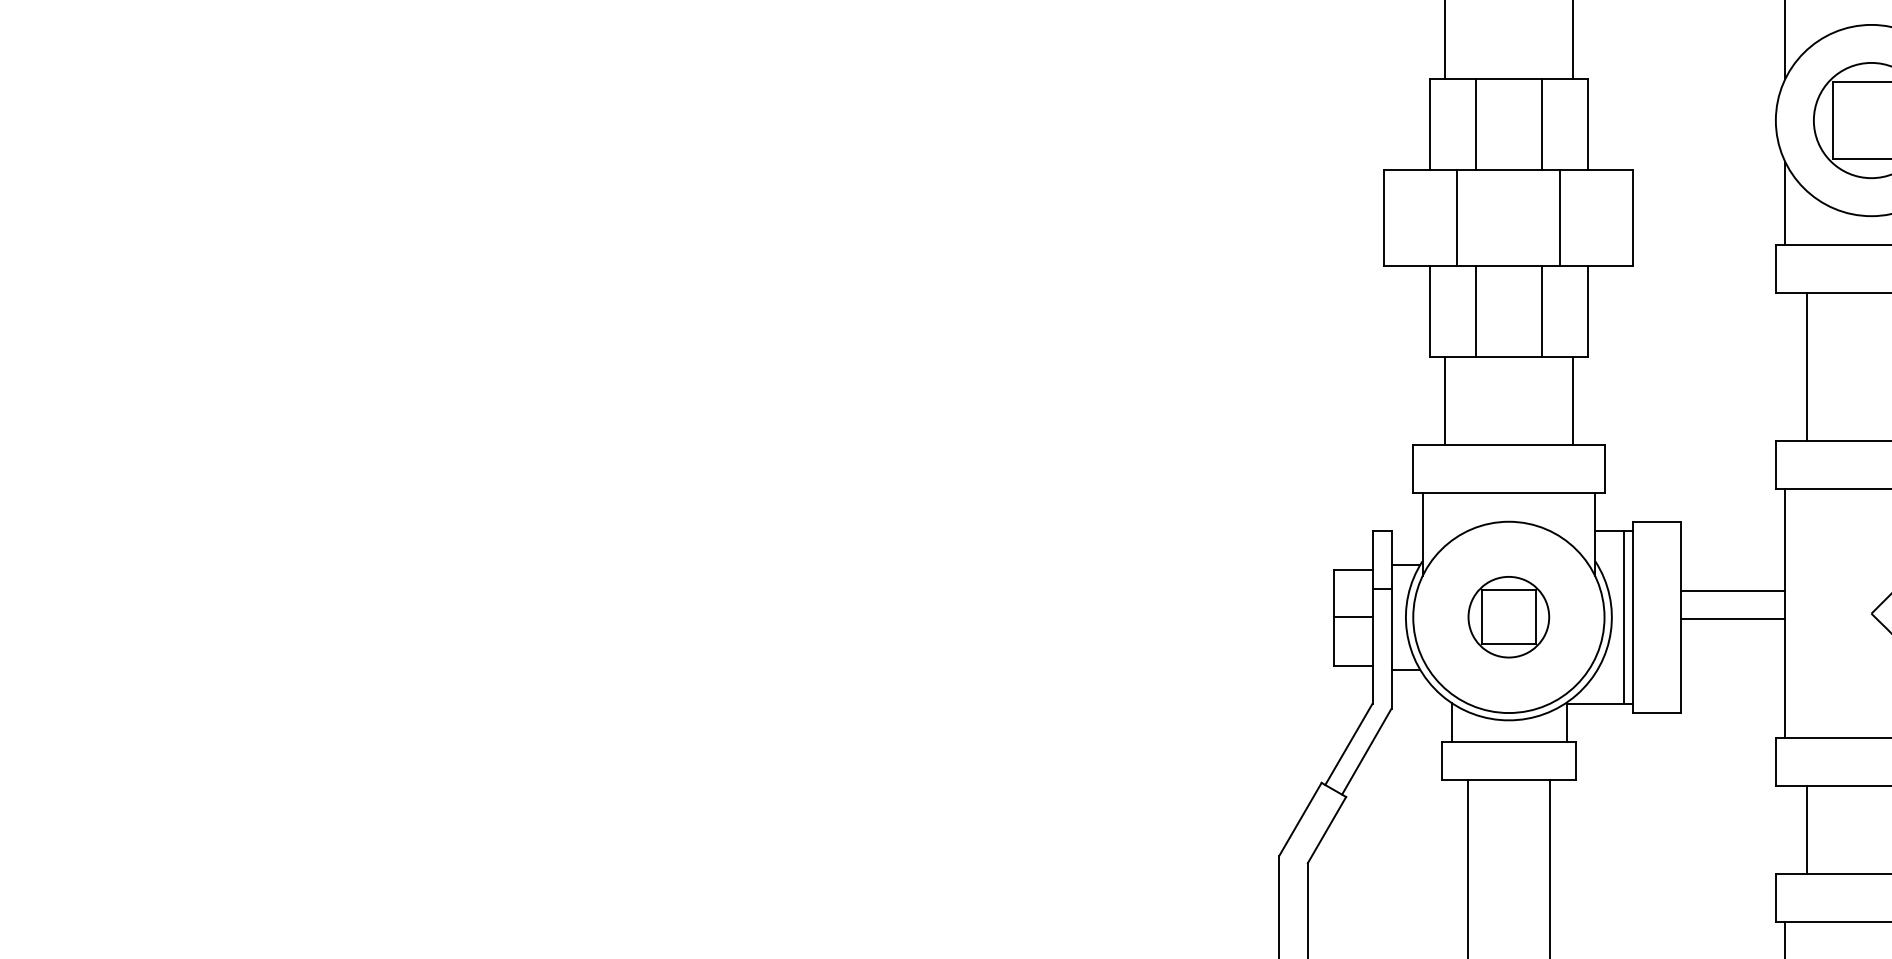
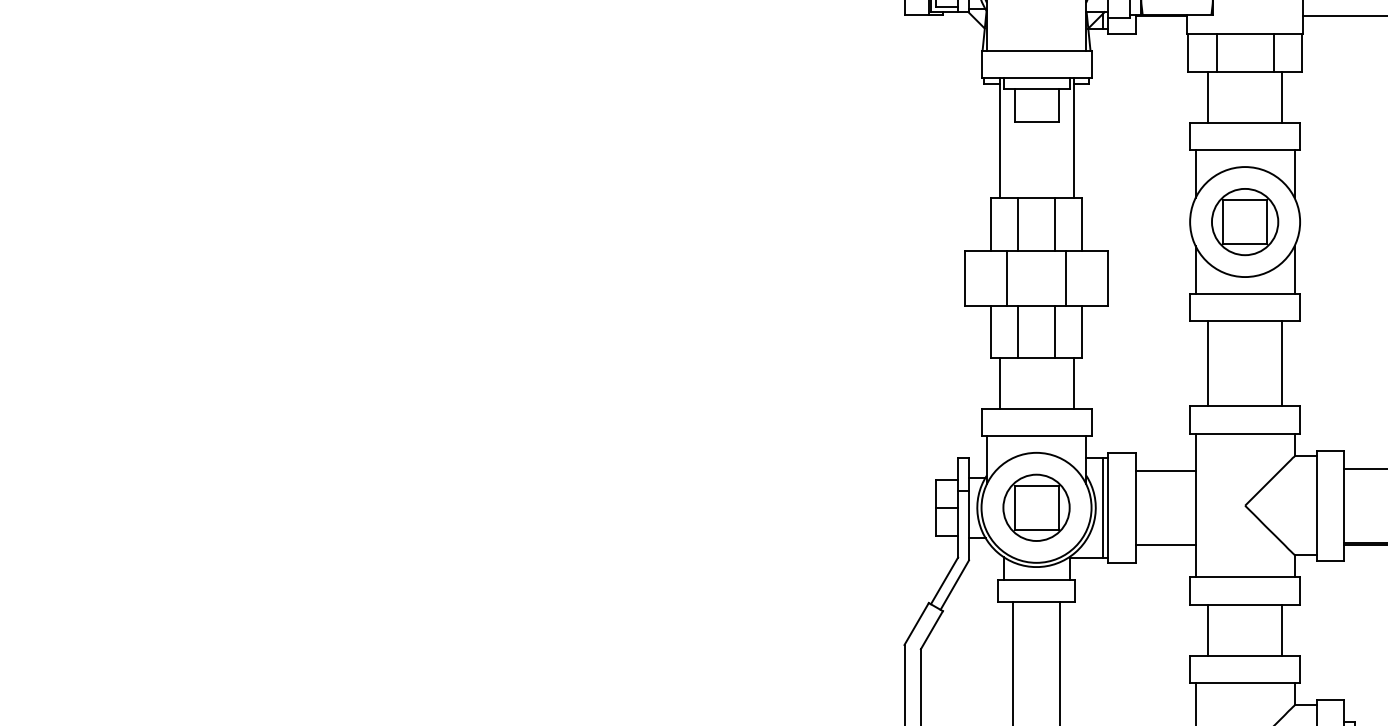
line: (1733, 590) -> (1165, 470), moved
part: (1508, 616) -> (1036, 507), size x1.43
line: (1733, 618) -> (1165, 544), moved

